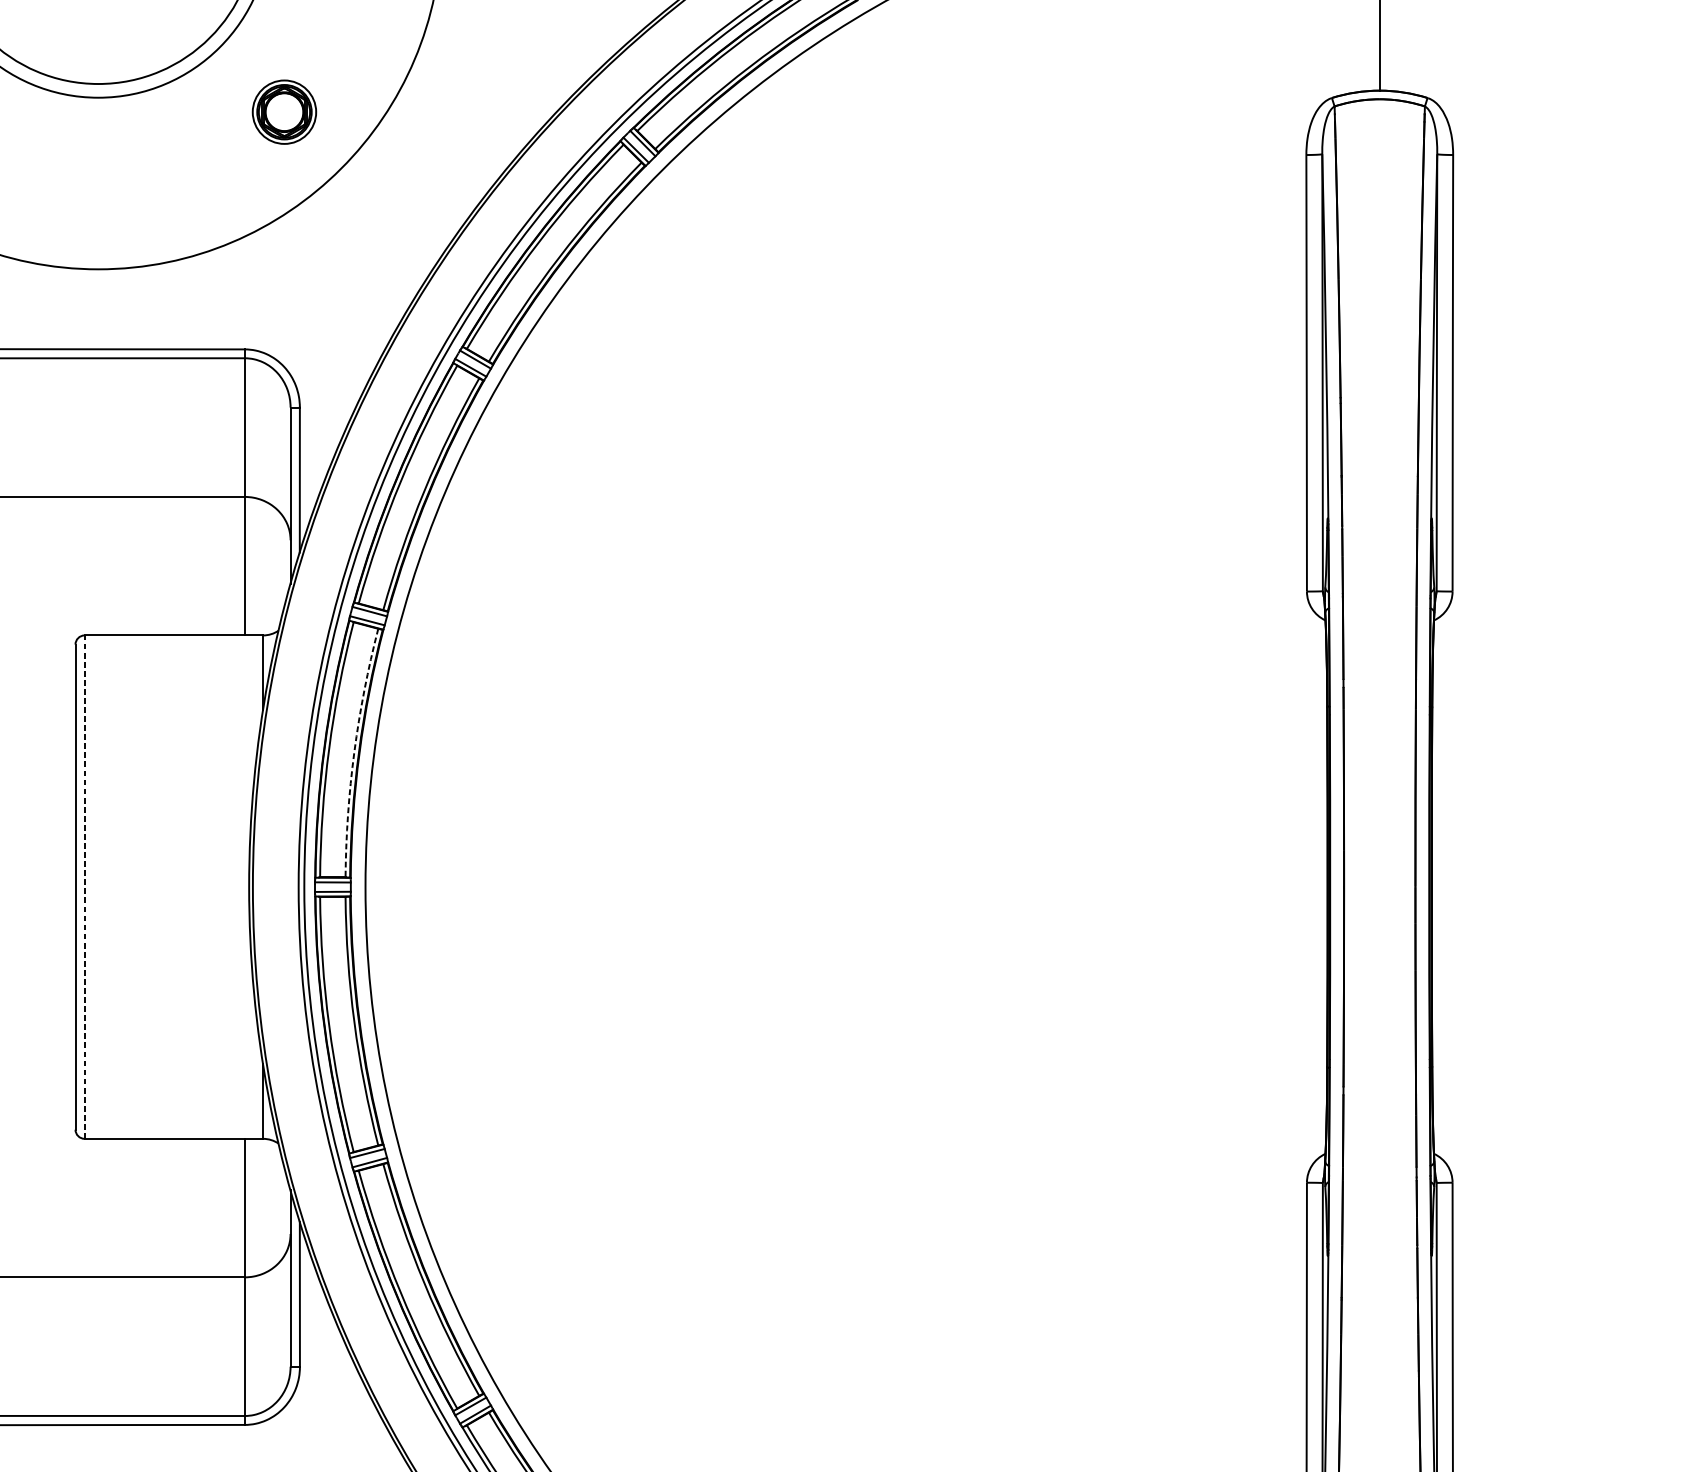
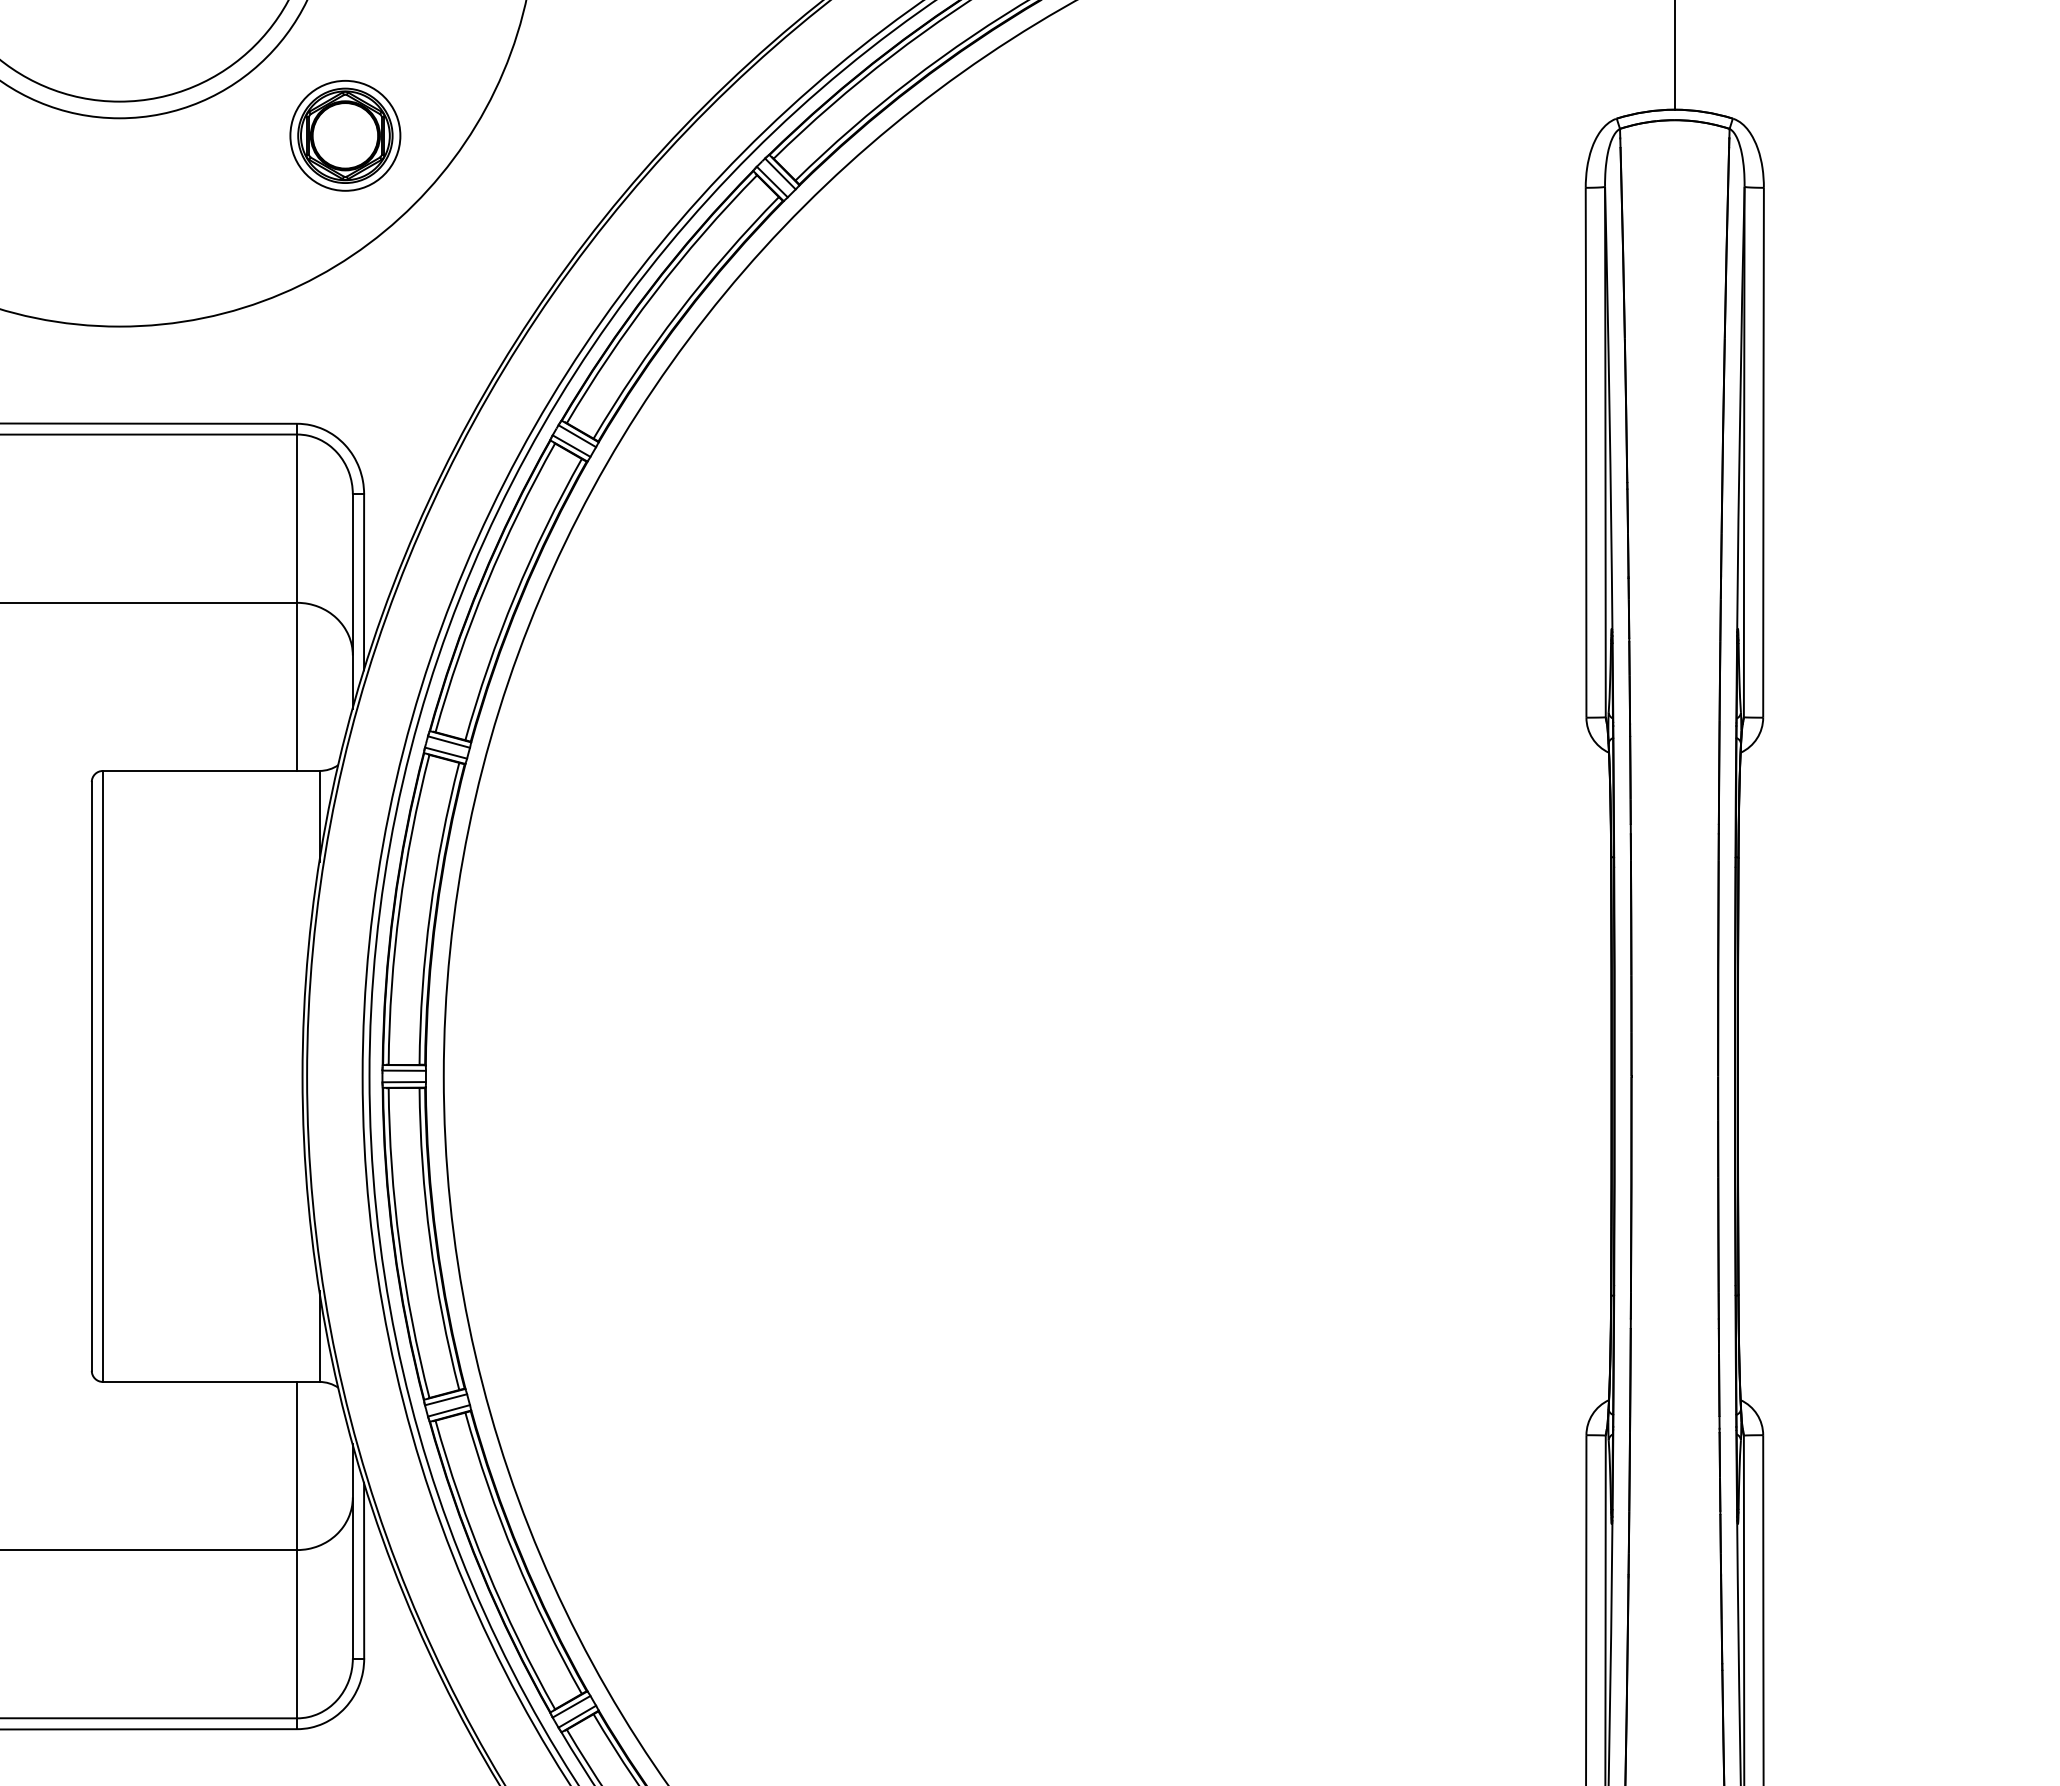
part: (284, 111) -> (345, 135), size x1.43
arc: (354, 752) -> (430, 912), dashed -> solid
line: (84, 886) -> (102, 1075), dashed -> solid

